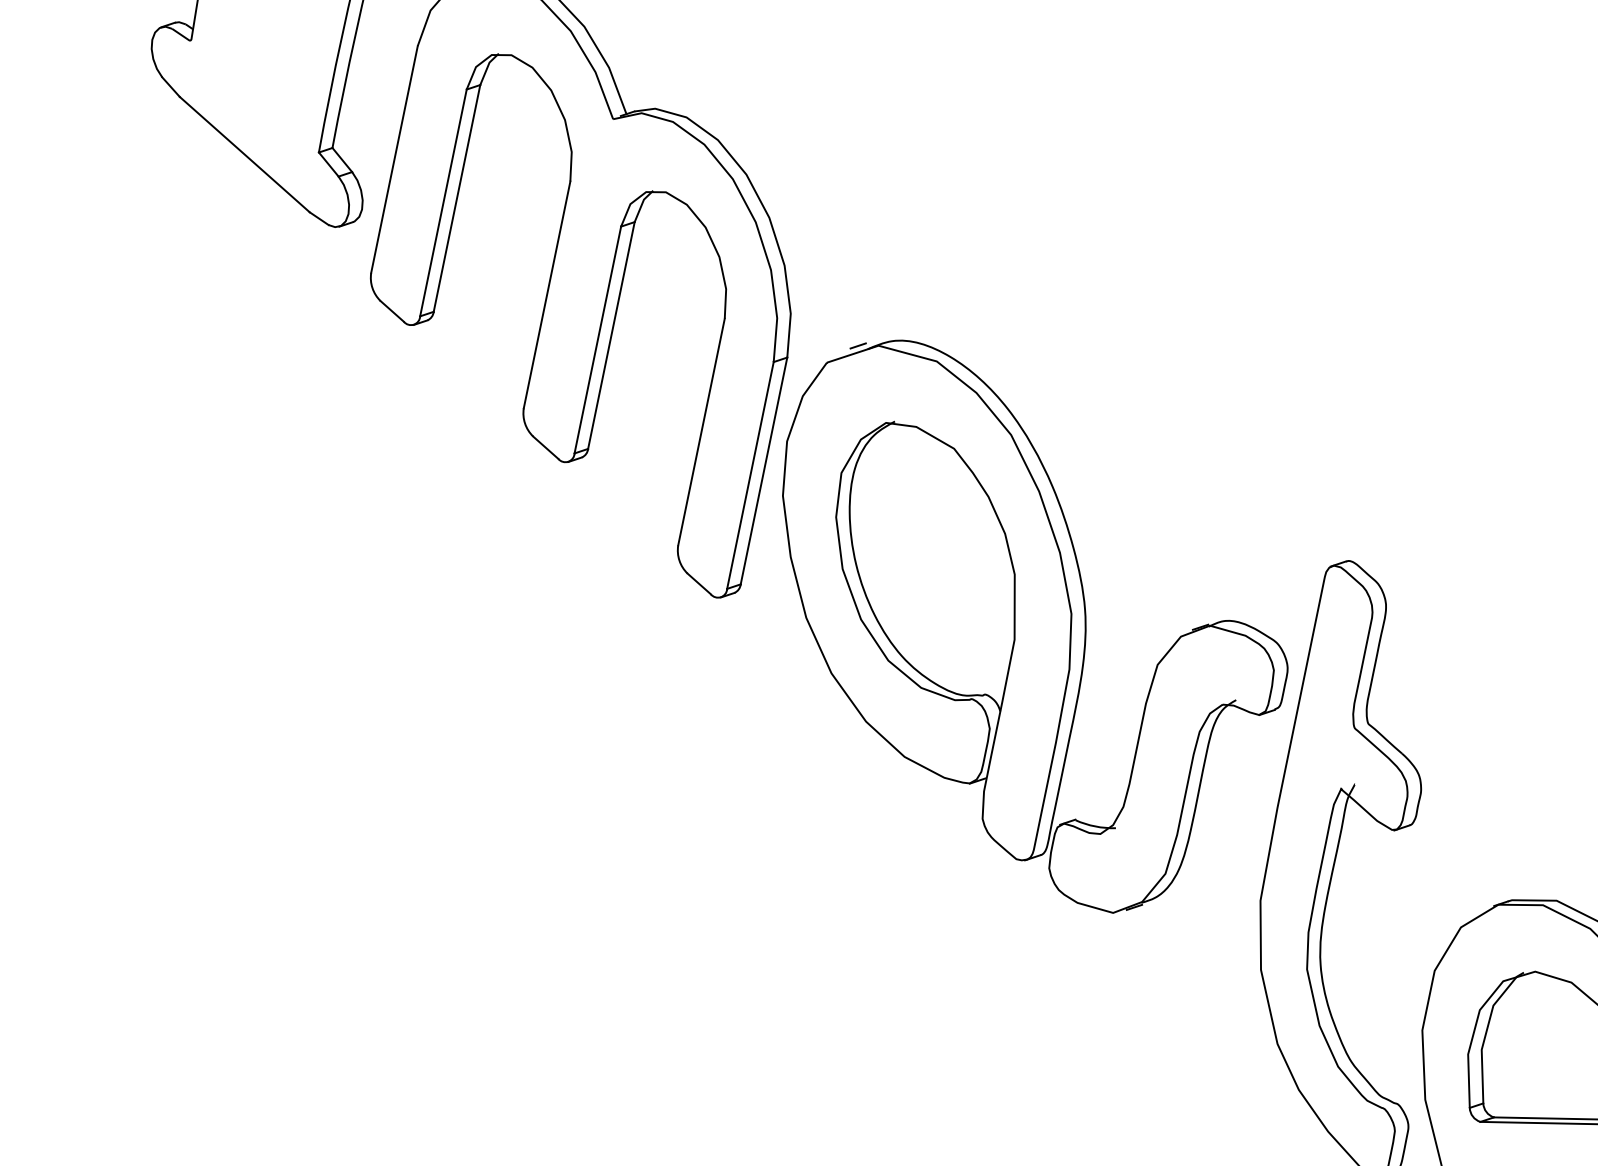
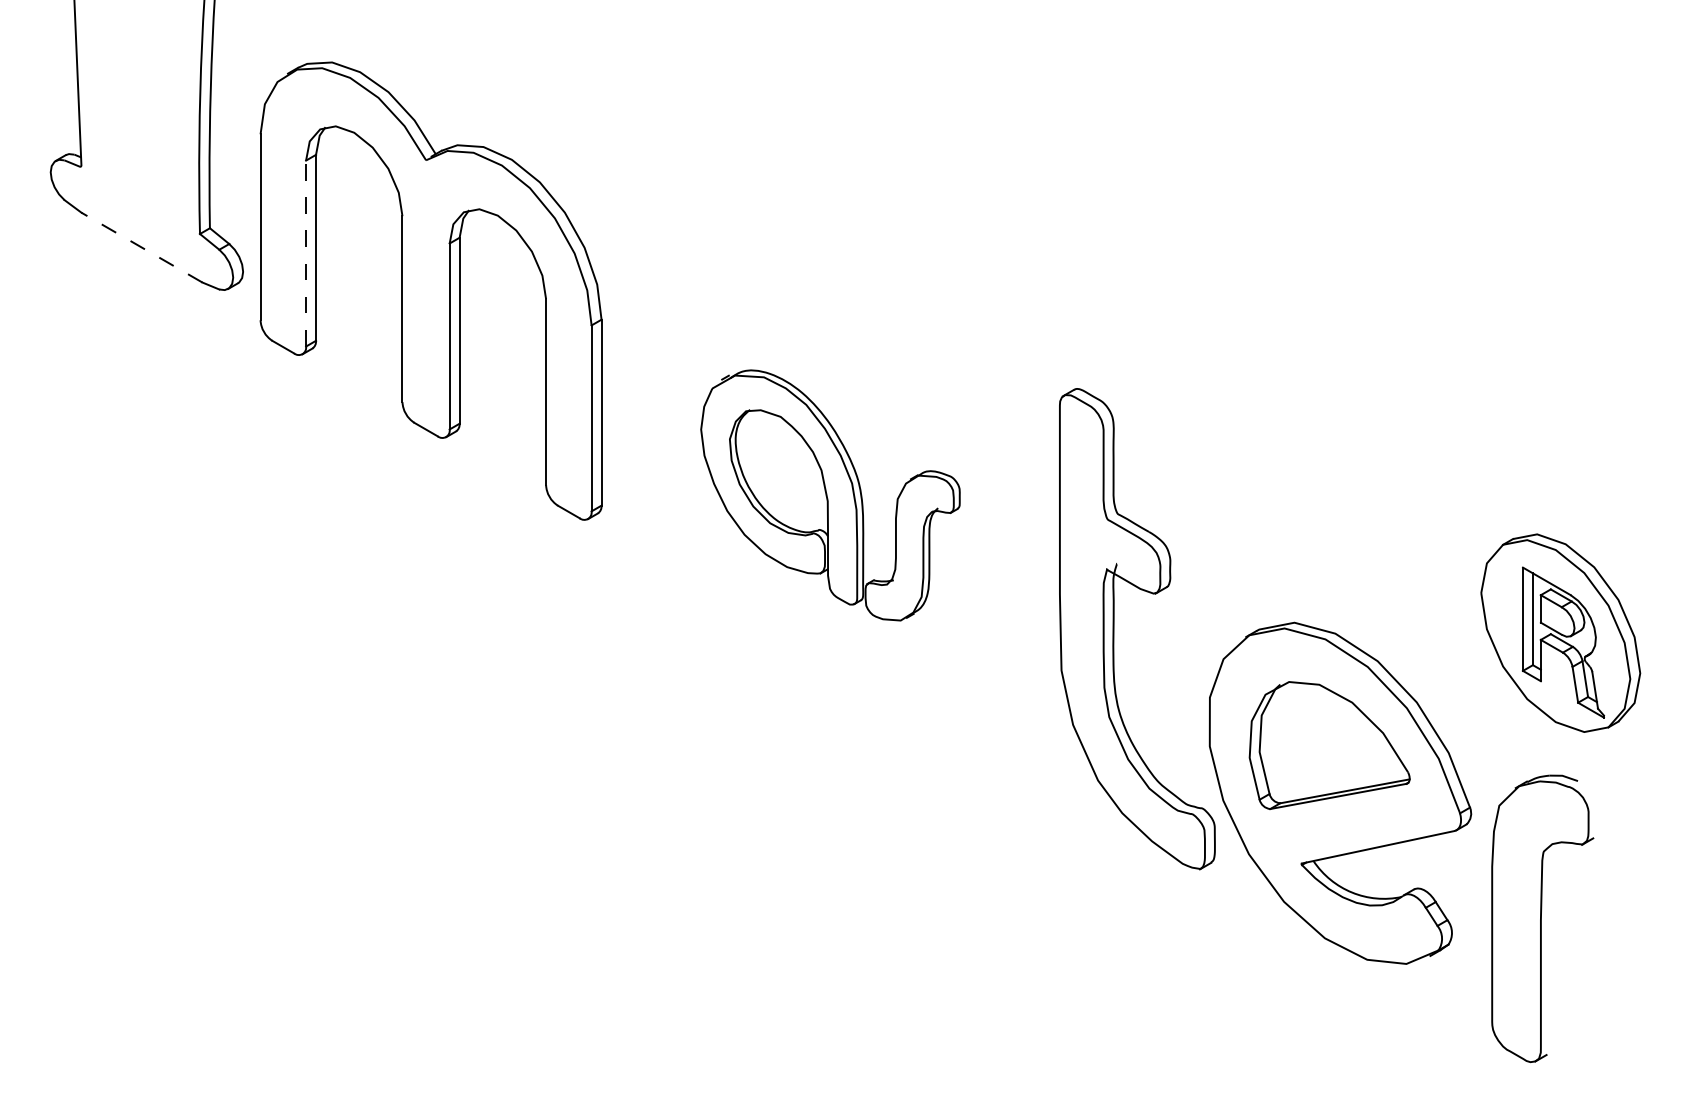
line: (244, 154) -> (141, 247), solid -> dashed
line: (443, 202) -> (306, 253), solid -> dashed
part: (1022, 629) -> (830, 495), size x0.6

